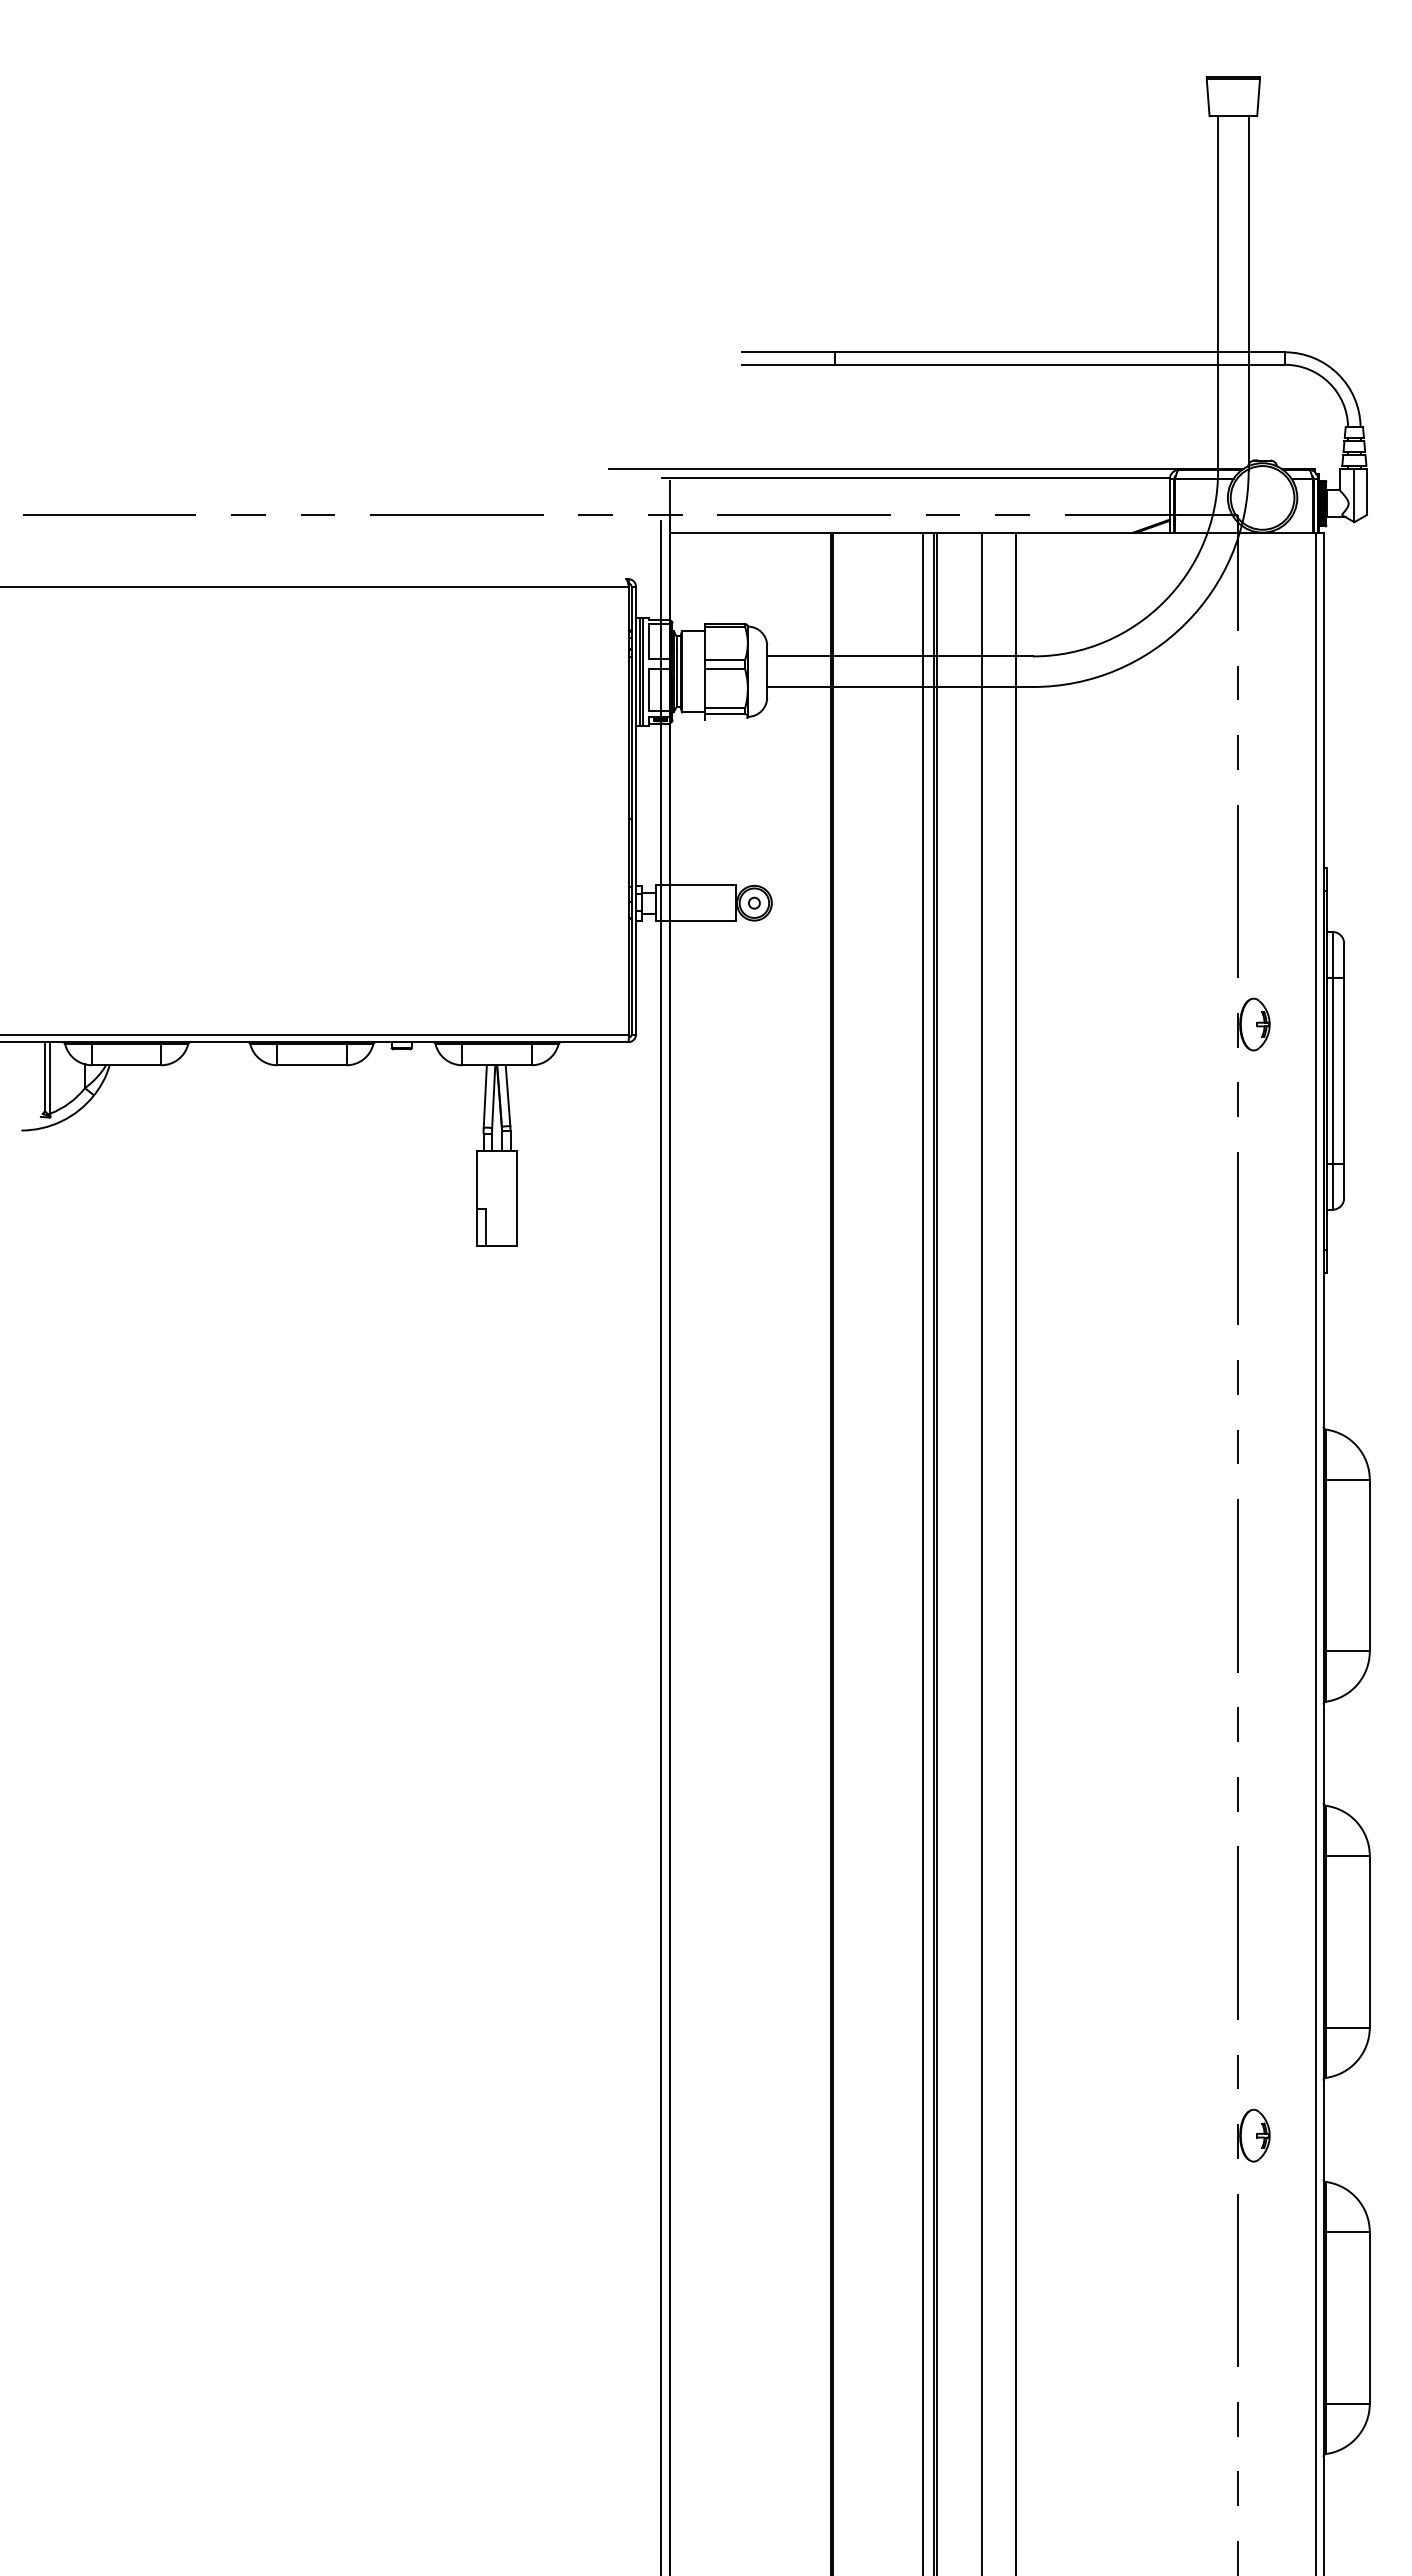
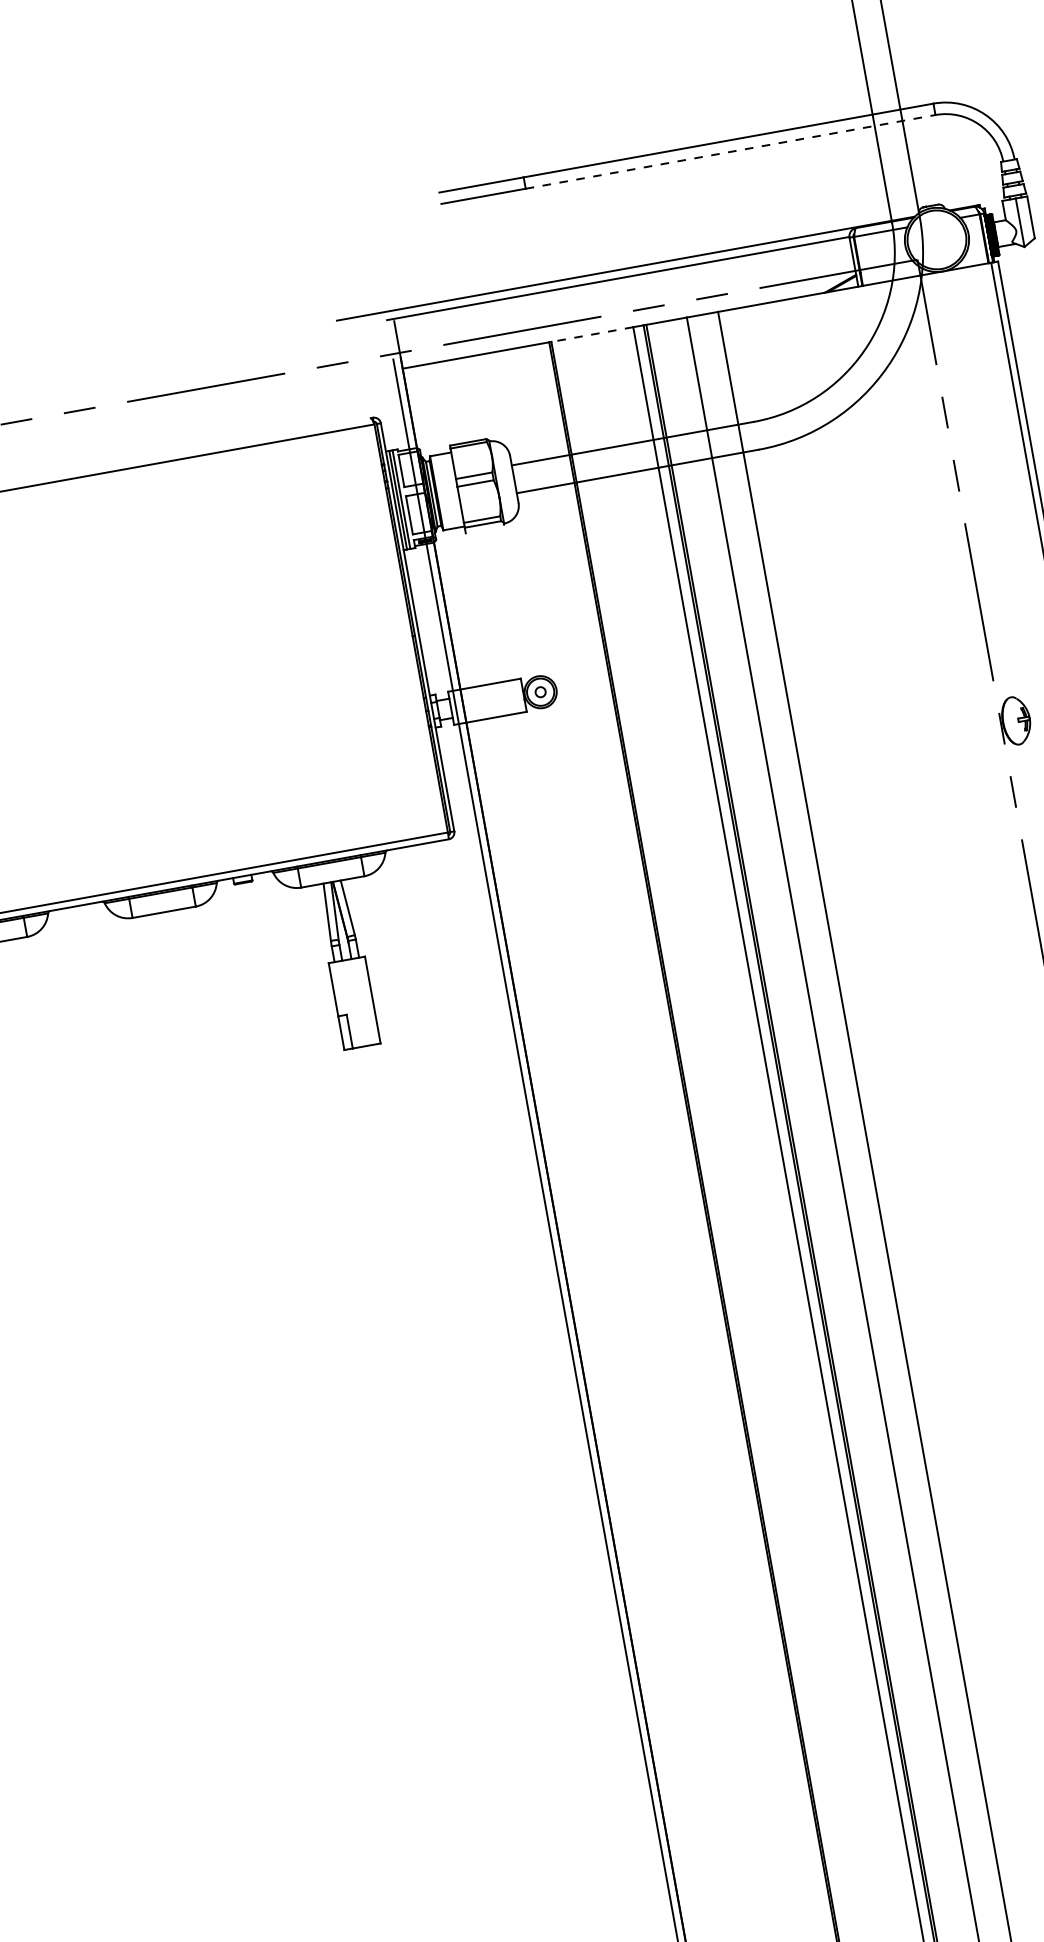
line: (1060, 364) -> (731, 151), solid -> dashed
line: (877, 532) -> (591, 334), solid -> dashed

